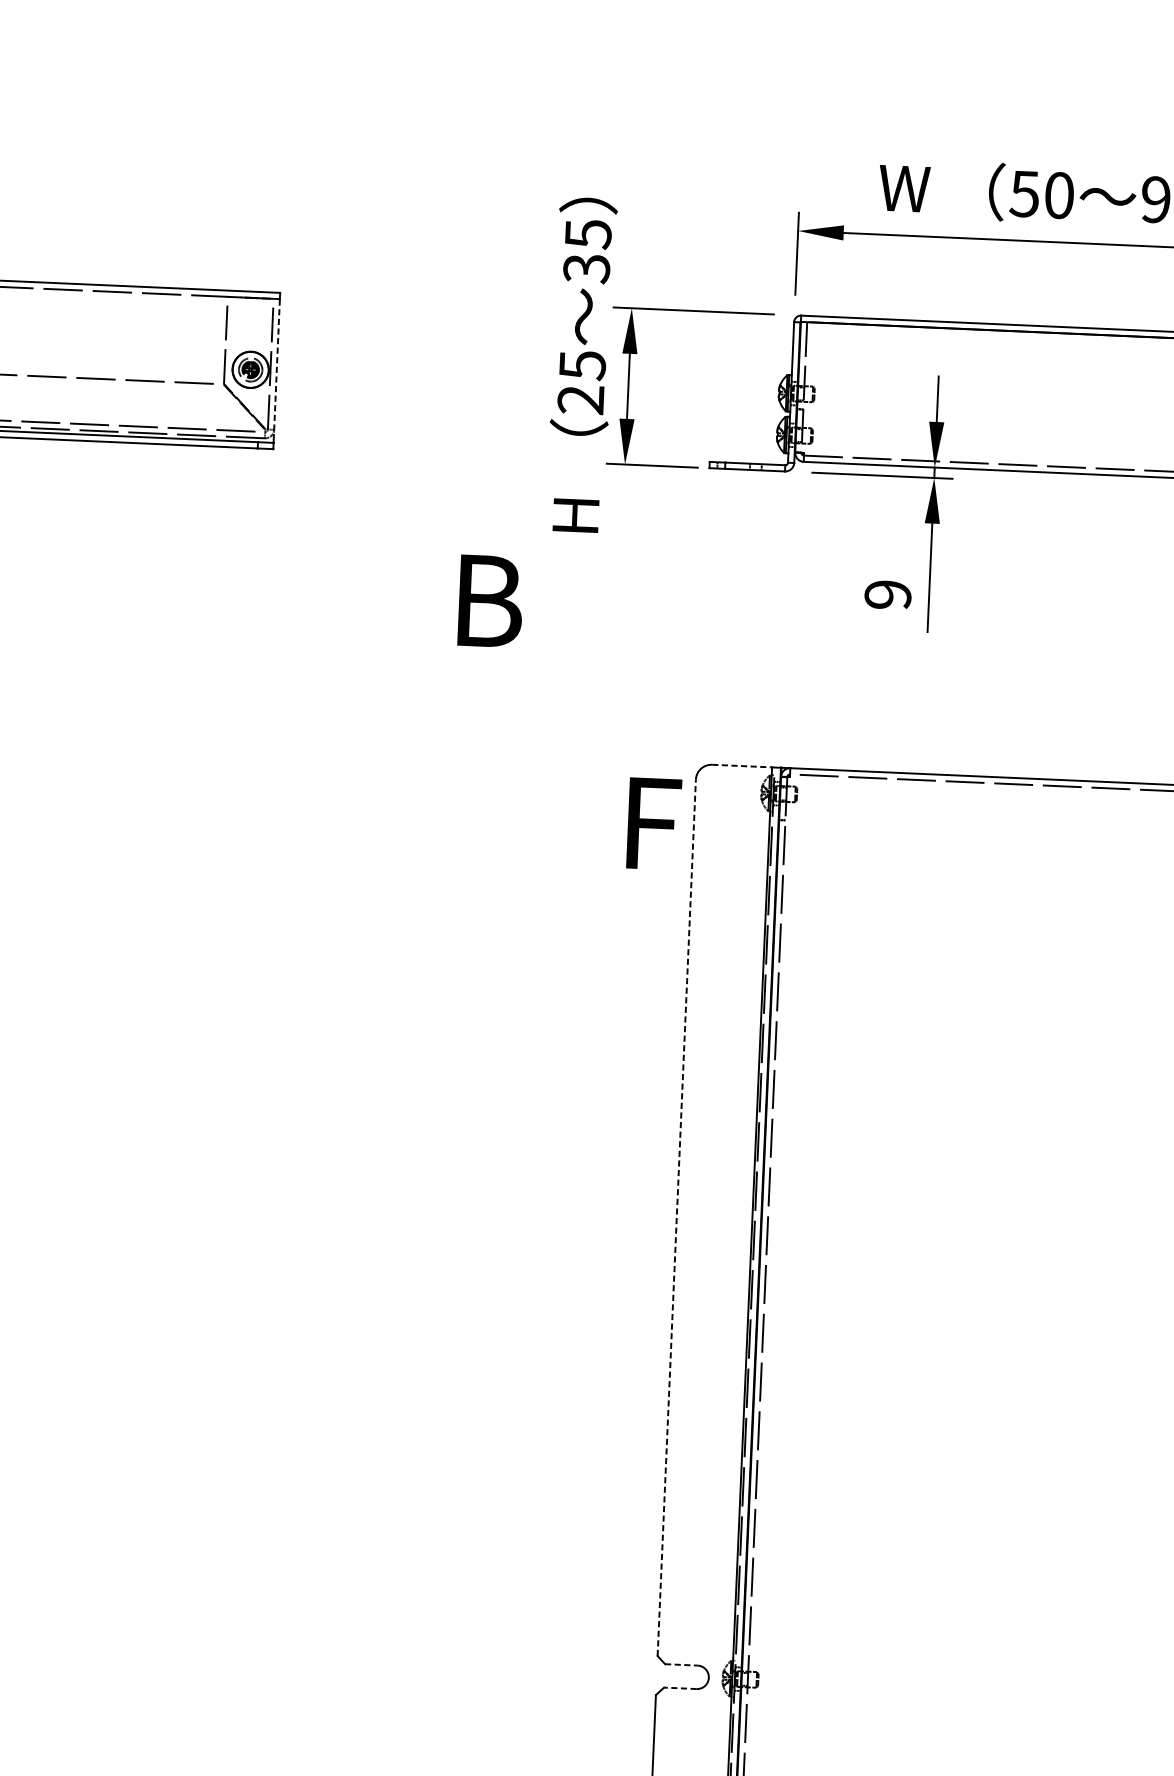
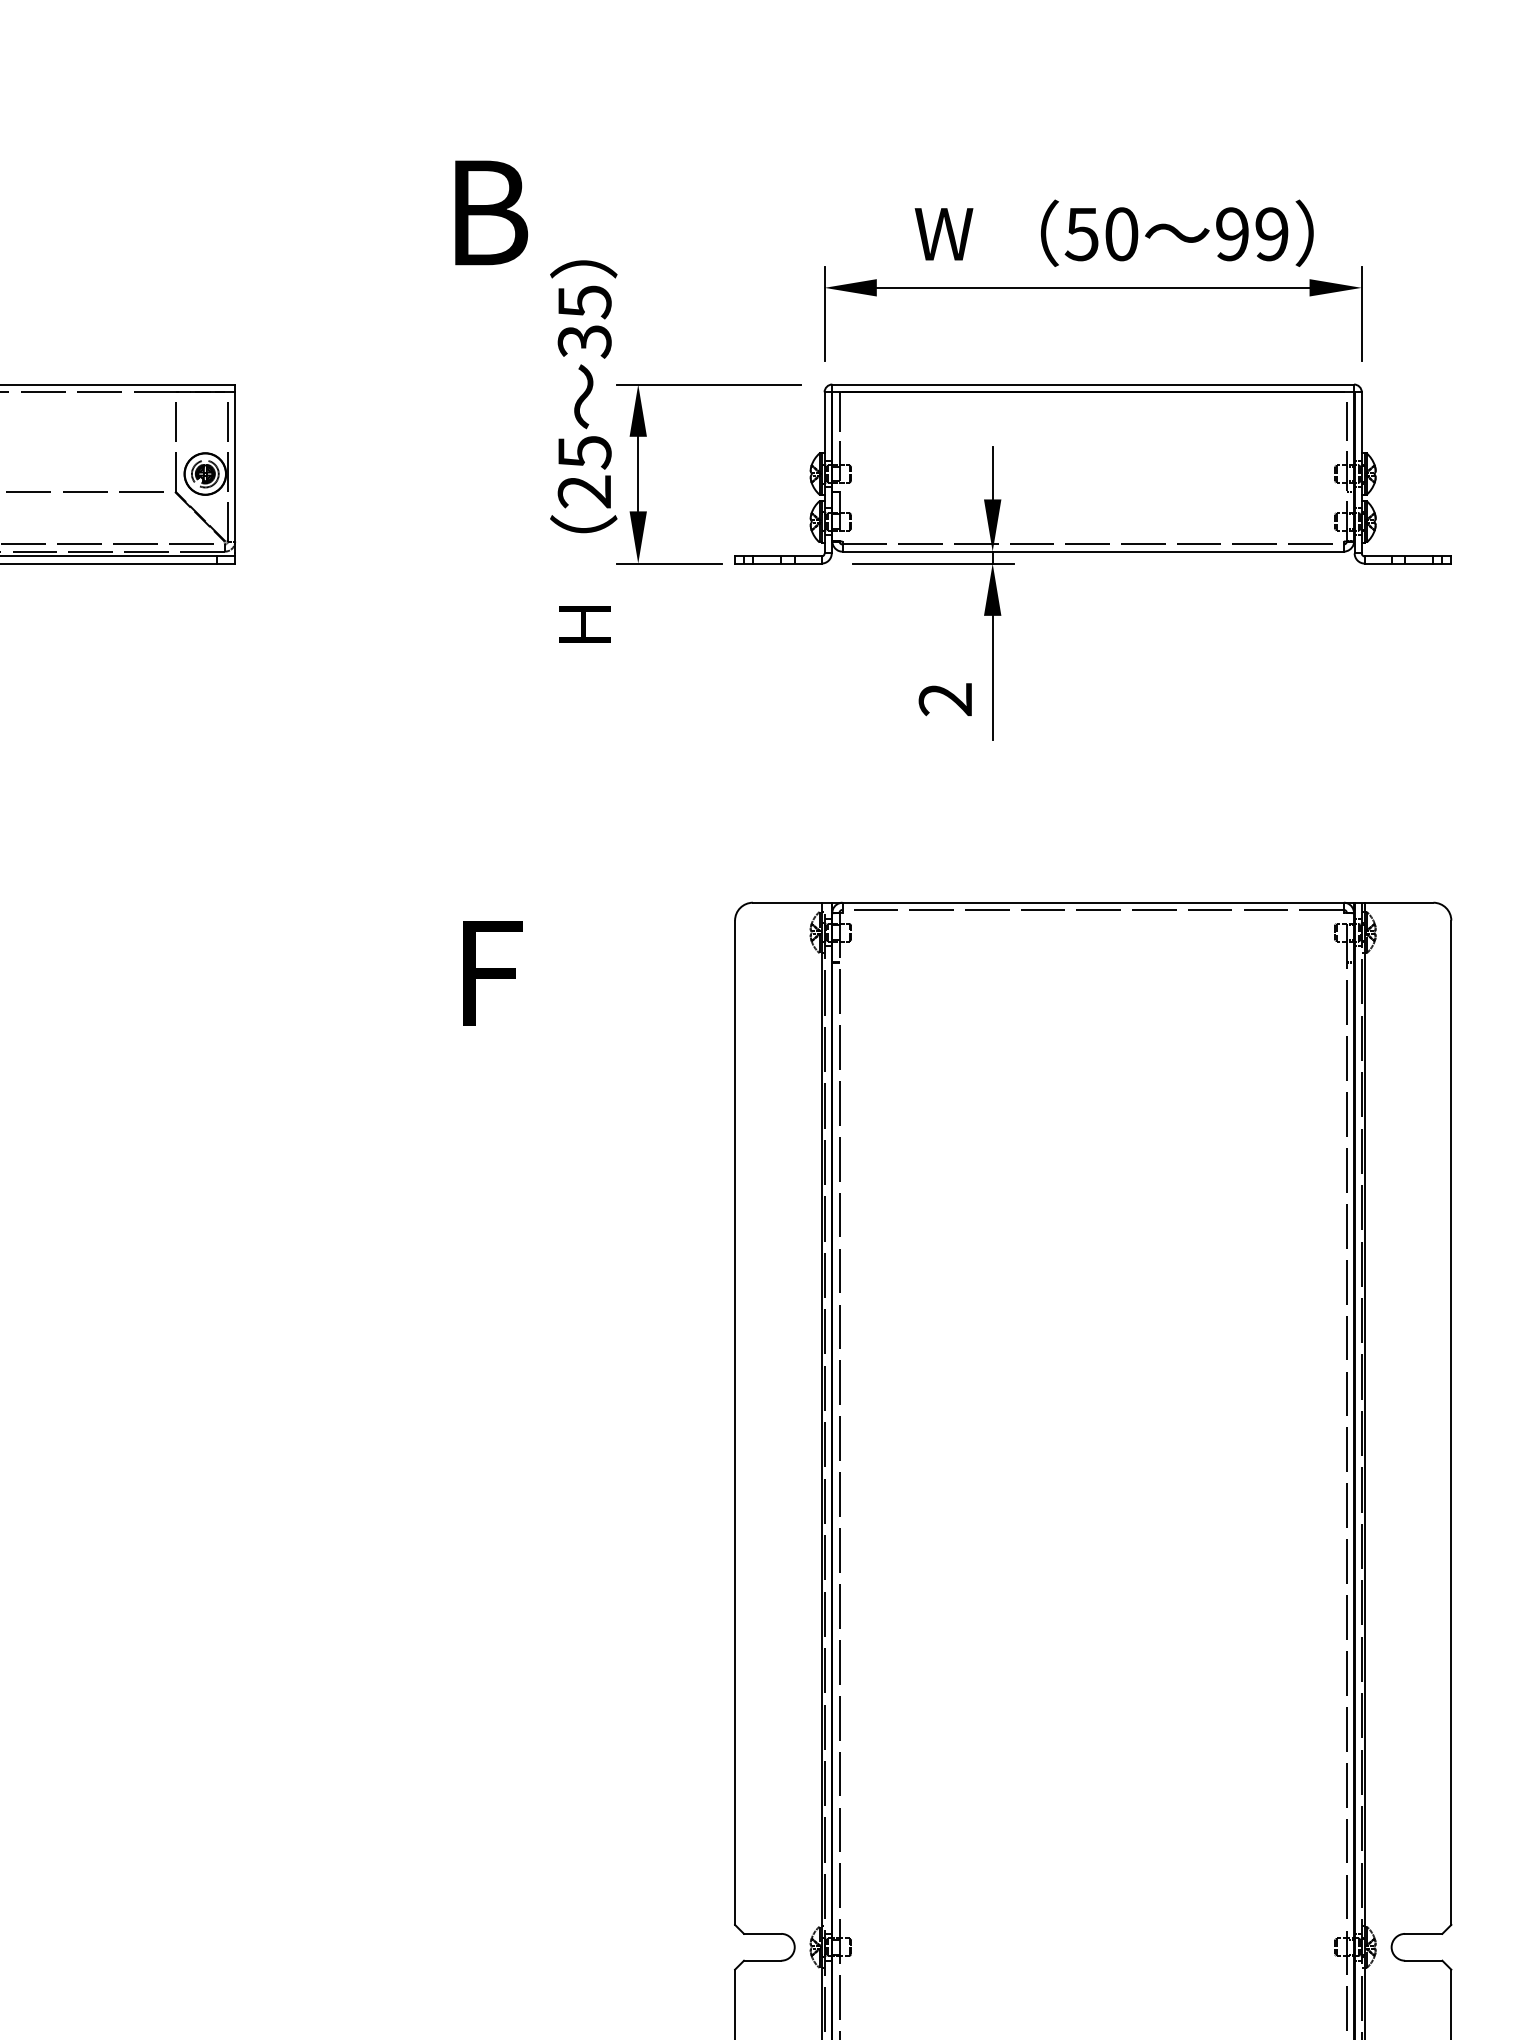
line: (277, 369) -> (235, 472), dashed -> solid
text: (887, 594) -> (945, 699), 9 -> 2
text: (490, 601) -> (491, 212), moved
line: (742, 765) -> (787, 902), dashed -> solid
text: (654, 824) -> (492, 973), moved
line: (677, 1217) -> (735, 1422), dashed -> solid
line: (681, 1664) -> (762, 1933), dashed -> solid
line: (680, 1688) -> (762, 1960), dashed -> solid

